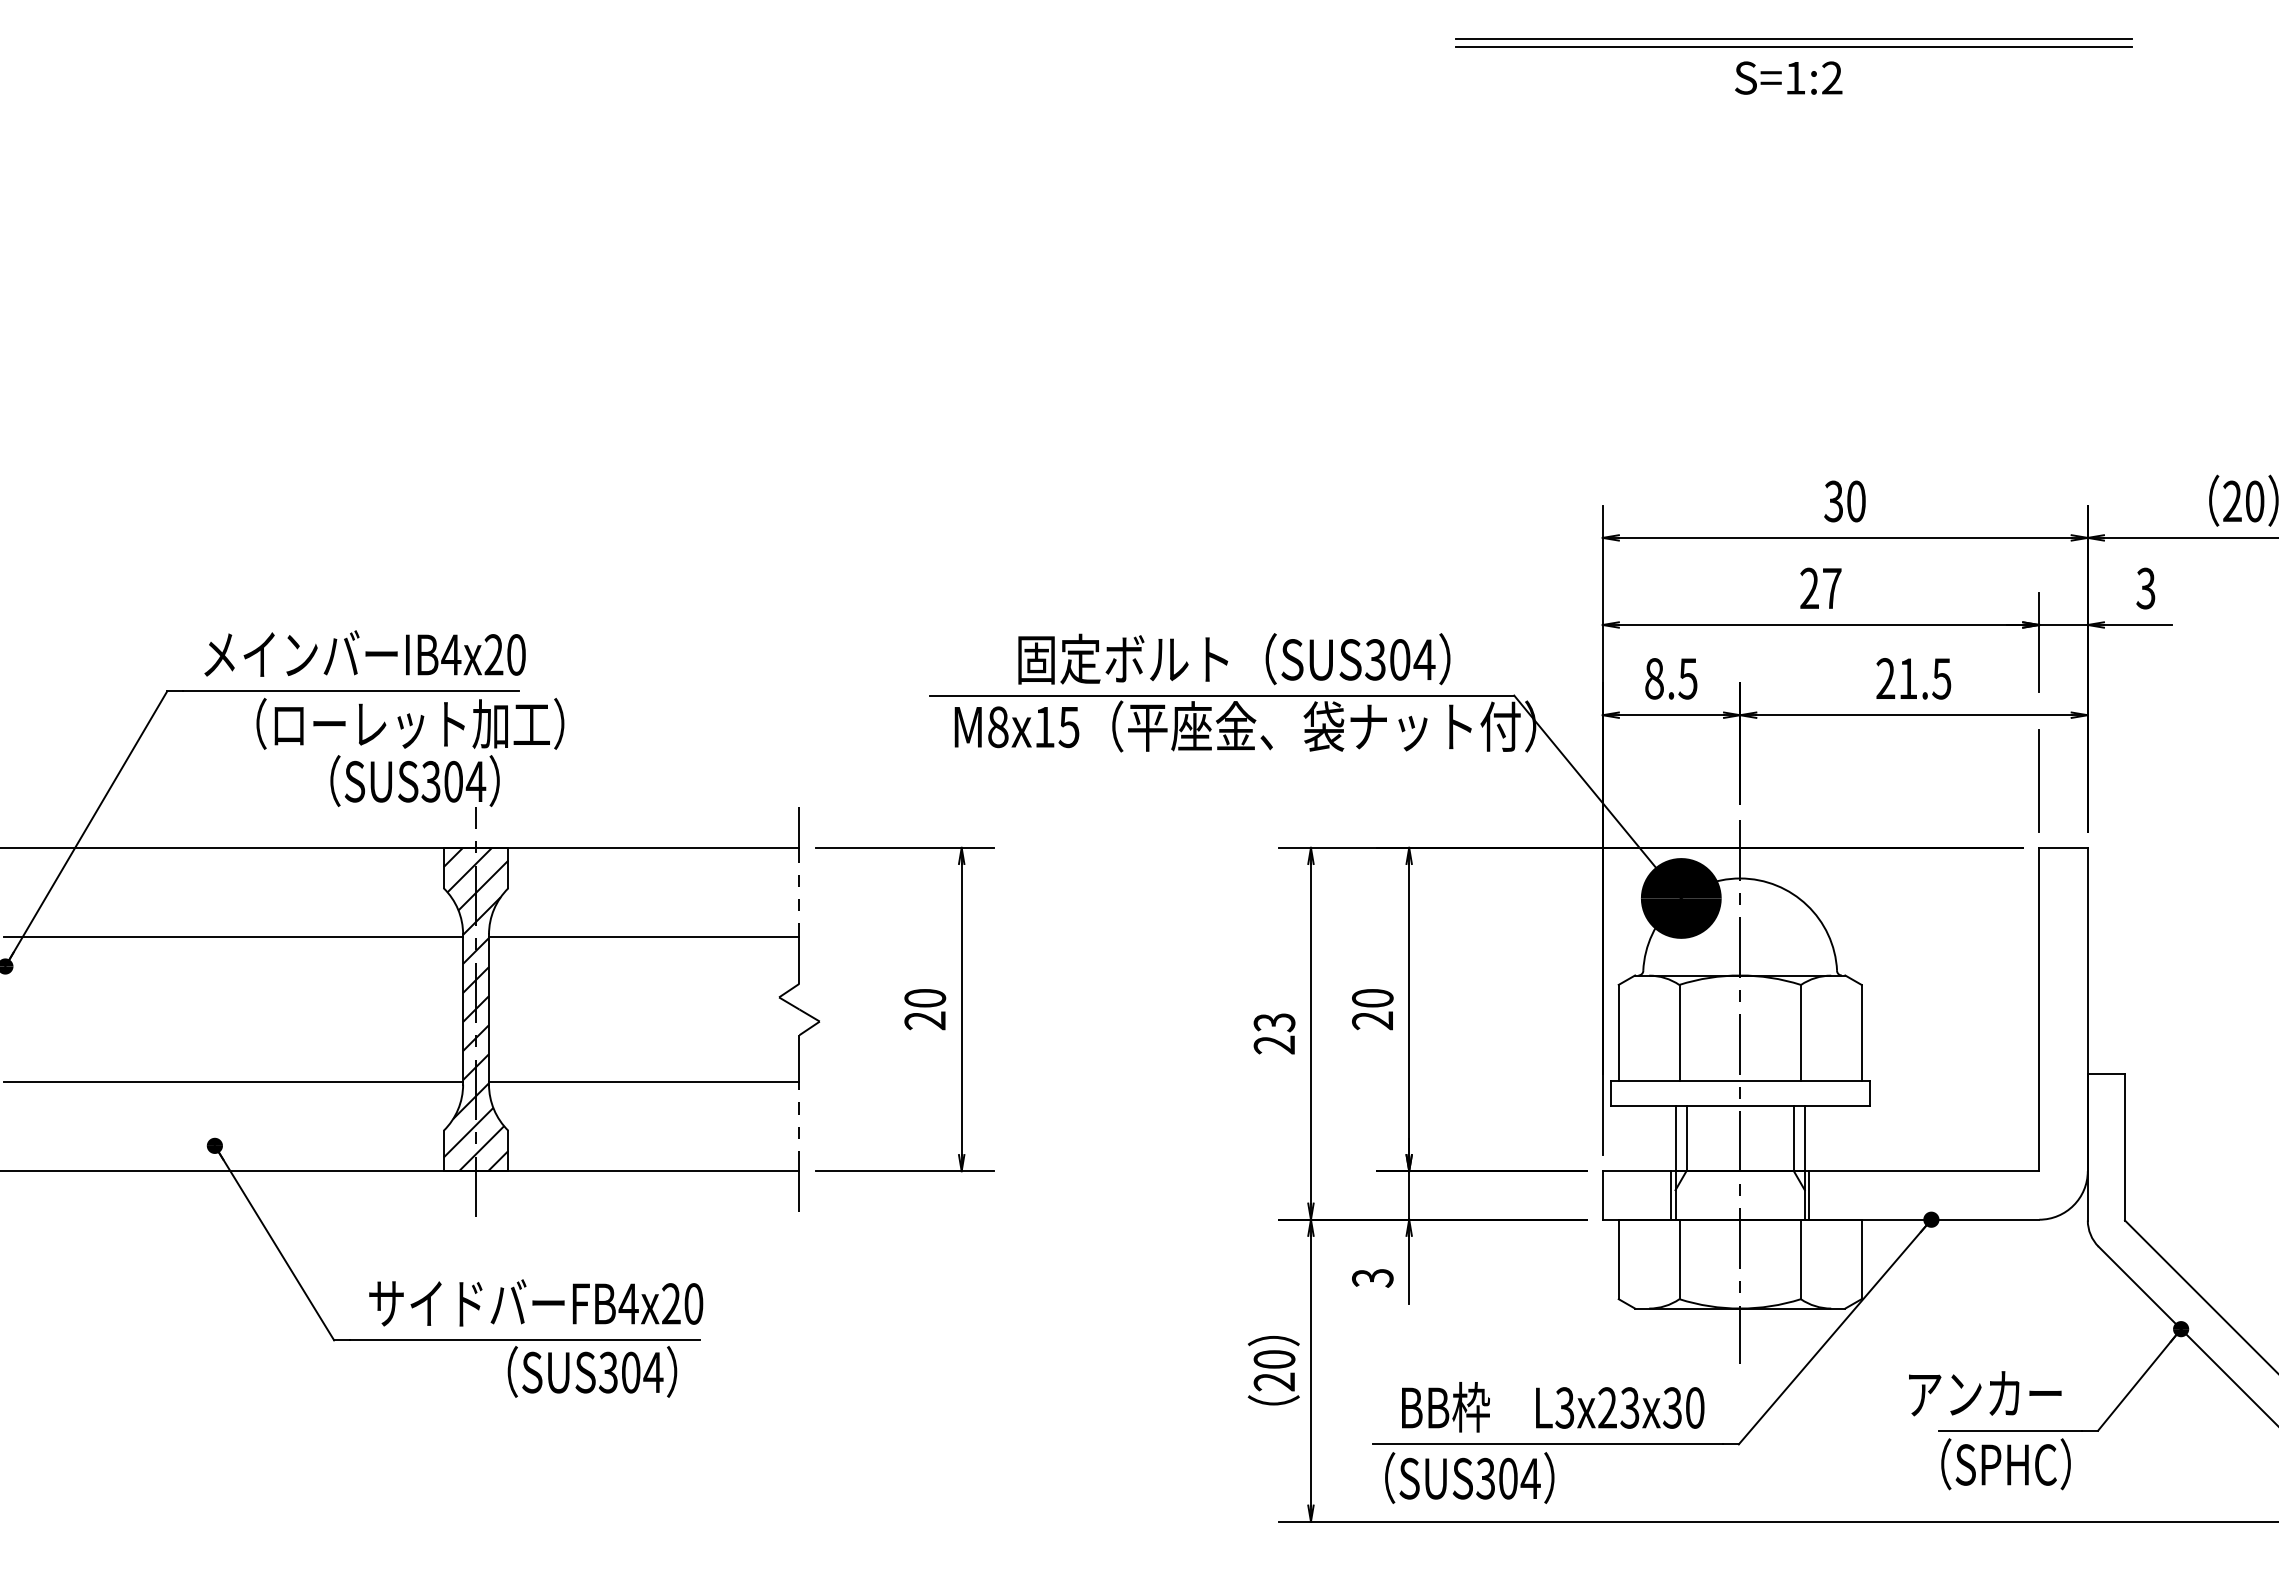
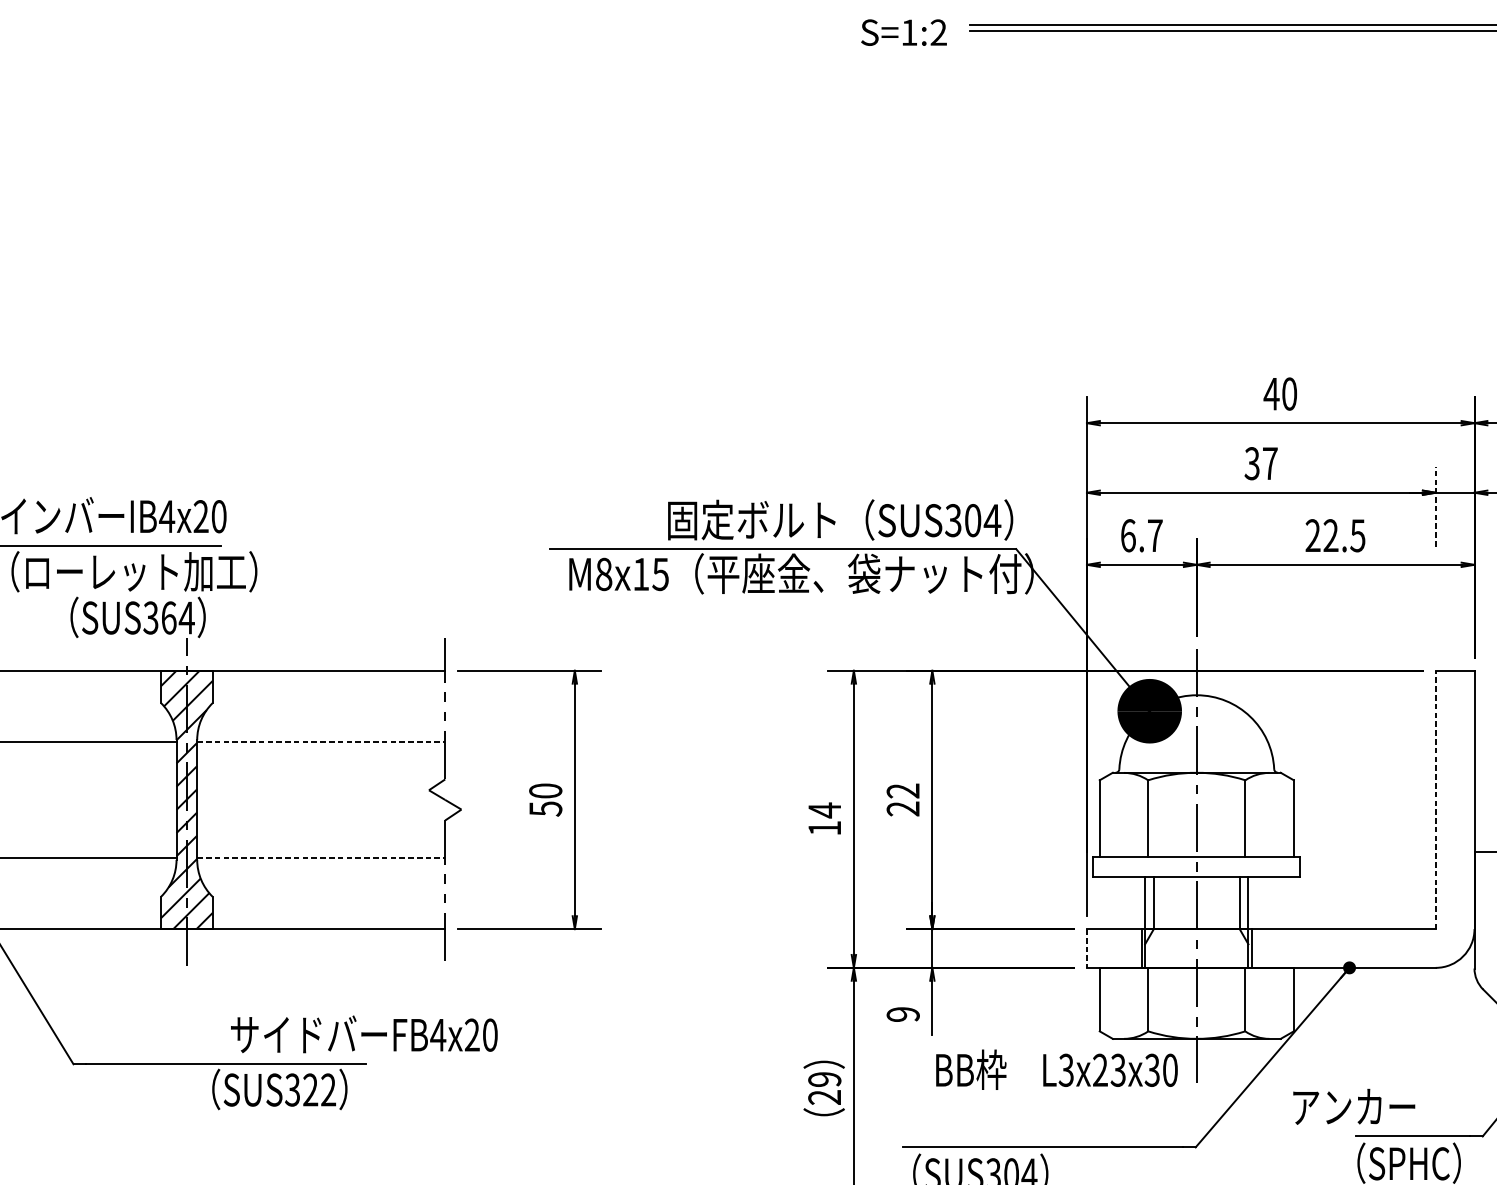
text: (1788, 77) -> (903, 32), moved
text: (1833, 501) -> (1271, 394), 30 -> 40
text: (1809, 589) -> (1252, 464), 27 -> 37
line: (2039, 642) -> (1435, 506), solid -> dashed
text: (1234, 659) -> (840, 520), moved
text: (1671, 678) -> (1141, 535), 8.5 -> 6.7
text: (1908, 678) -> (1331, 535), 21.5 -> 22.5
line: (2039, 780) -> (1435, 616), removed
text: (453, 781) -> (168, 617), SUS304 -> SUS364
line: (644, 936) -> (321, 741), solid -> dashed
text: (1372, 998) -> (903, 791), 20 -> 22
line: (2039, 1009) -> (1435, 799), solid -> dashed
text: (925, 1020) -> (545, 808), 20 -> 50
text: (1274, 1033) -> (824, 819), 23 -> 14
line: (644, 1082) -> (321, 858), solid -> dashed
line: (1602, 1195) -> (1086, 948), solid -> dashed
text: (1372, 1278) -> (903, 1014), 3 -> 9
text: (536, 1302) -> (364, 1034), moved
text: (1274, 1359) -> (824, 1079), 20 -> 29
text: (642, 1372) -> (319, 1089), SUS304 -> SUS322
text: (1985, 1393) -> (1354, 1106), moved
text: (1553, 1407) -> (1057, 1069), moved

